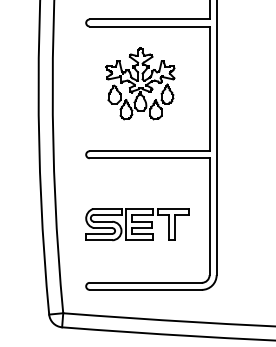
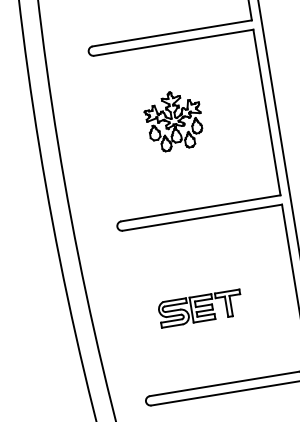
part: (140, 83) -> (174, 120), size x0.6
part: (137, 224) -> (200, 308), size x0.6

